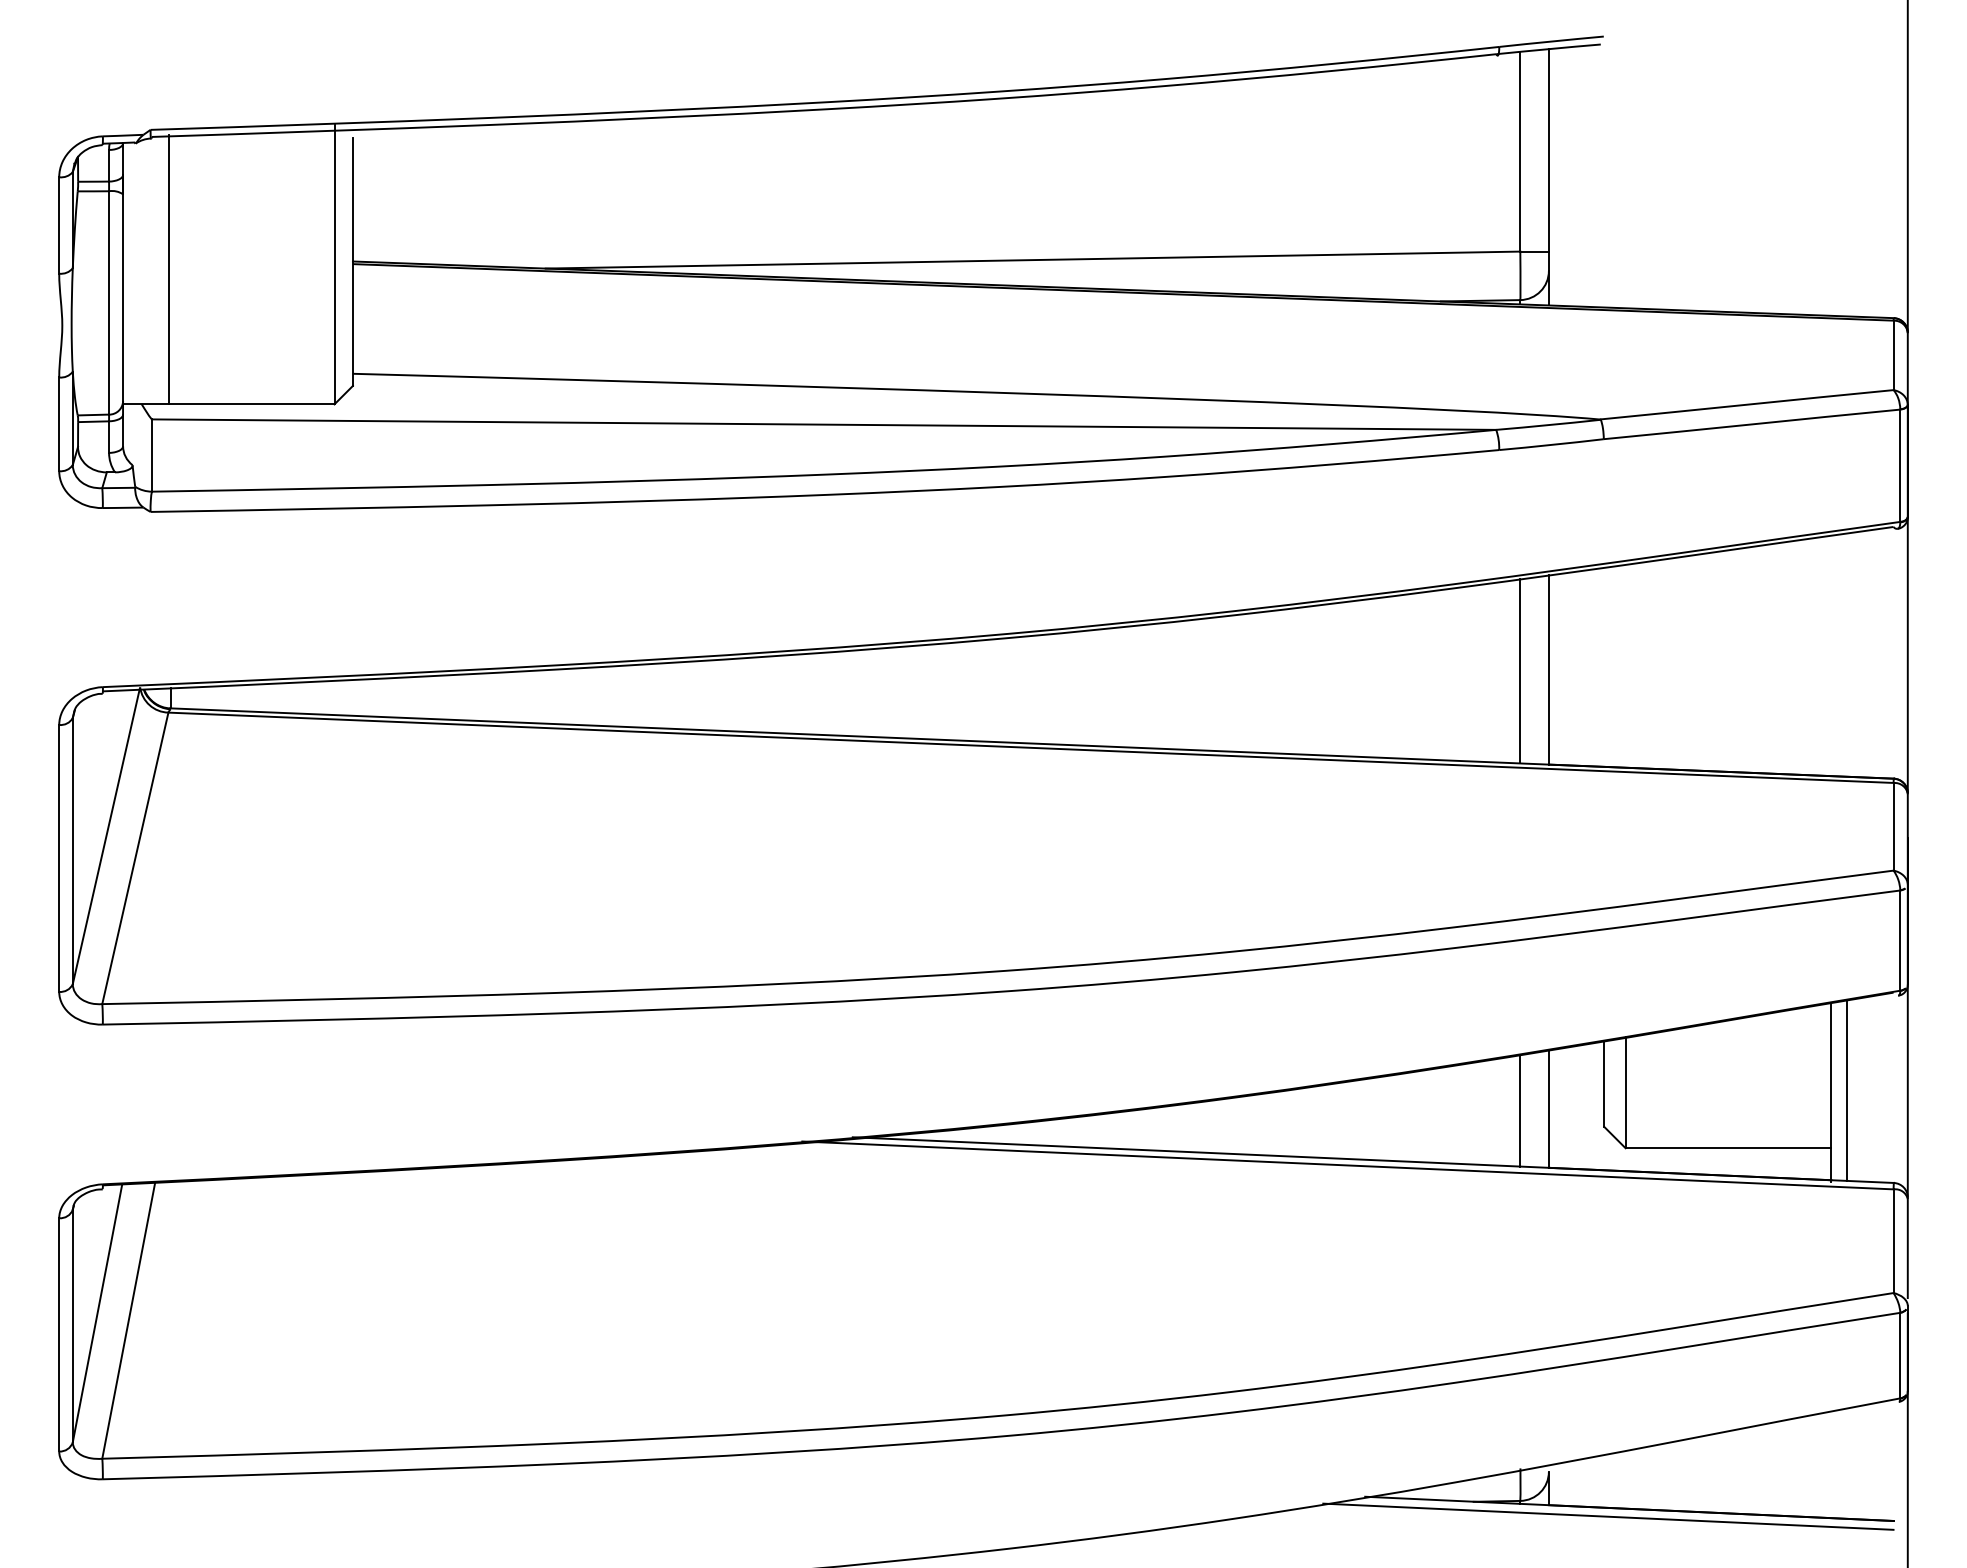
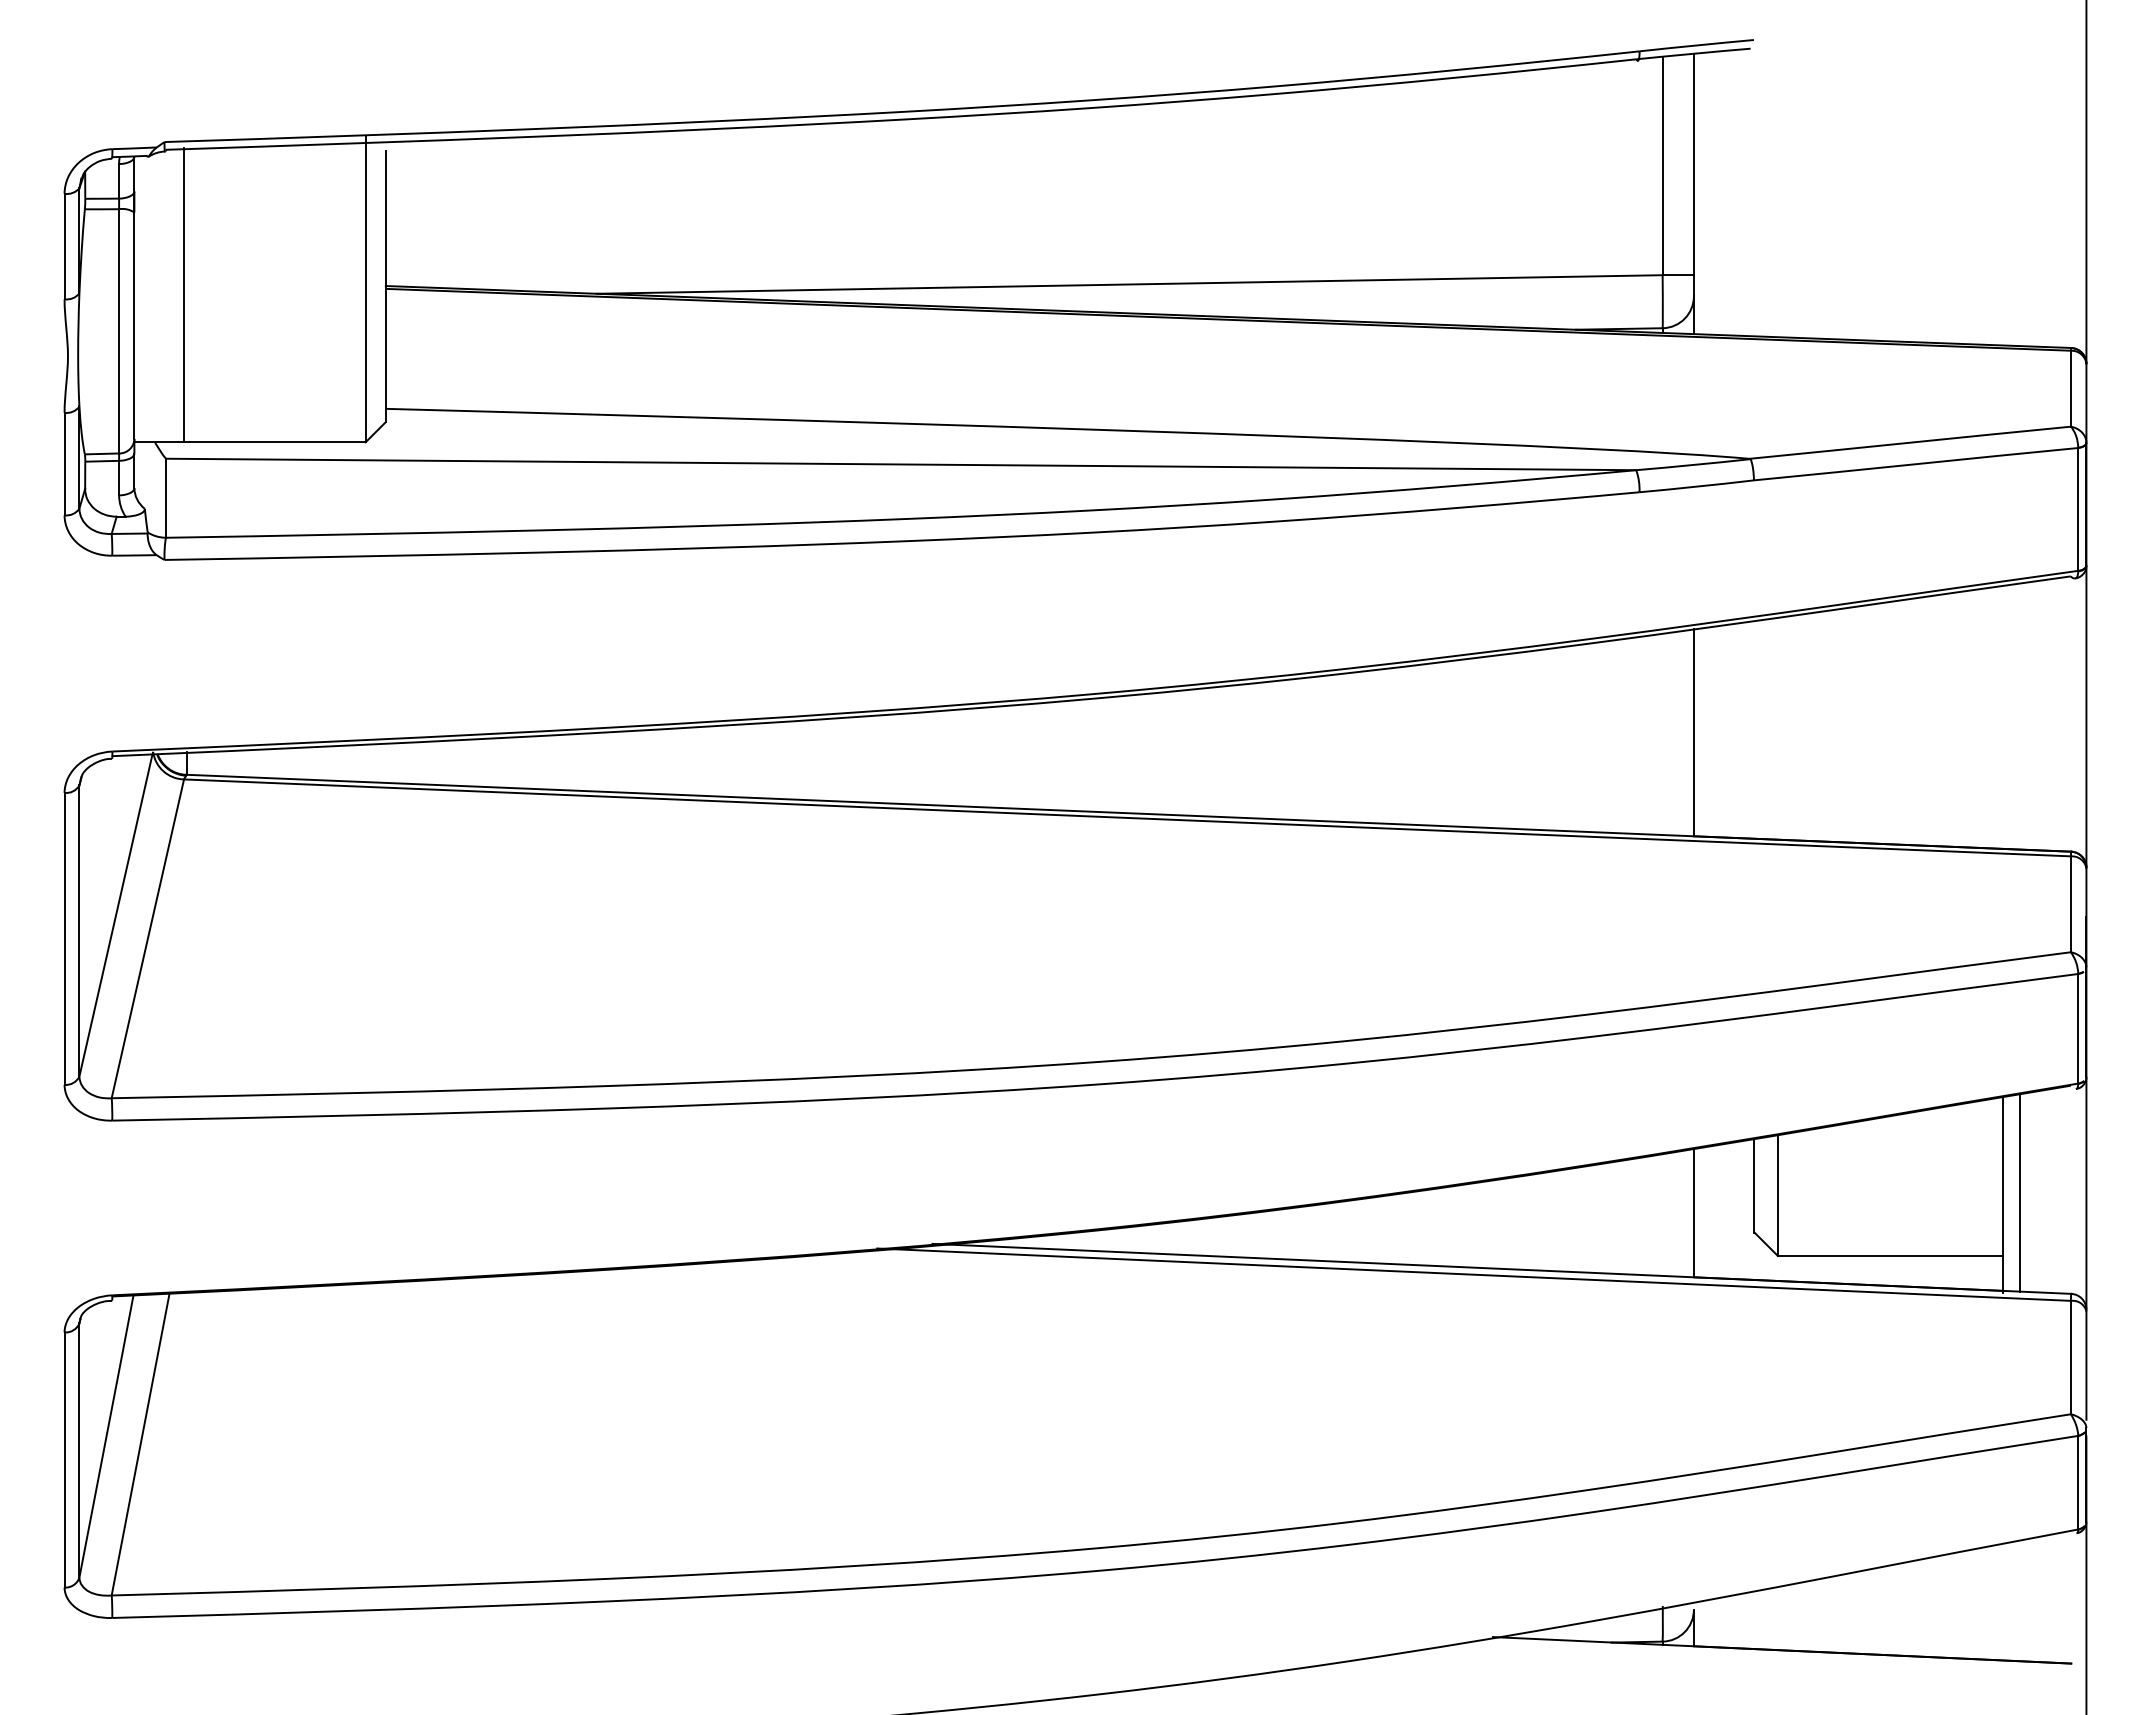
line: (1520, 671) -> (1662, 734), removed
line: (1520, 1110) -> (1662, 1214), removed
line: (1607, 1516) -> (1758, 1658), removed

